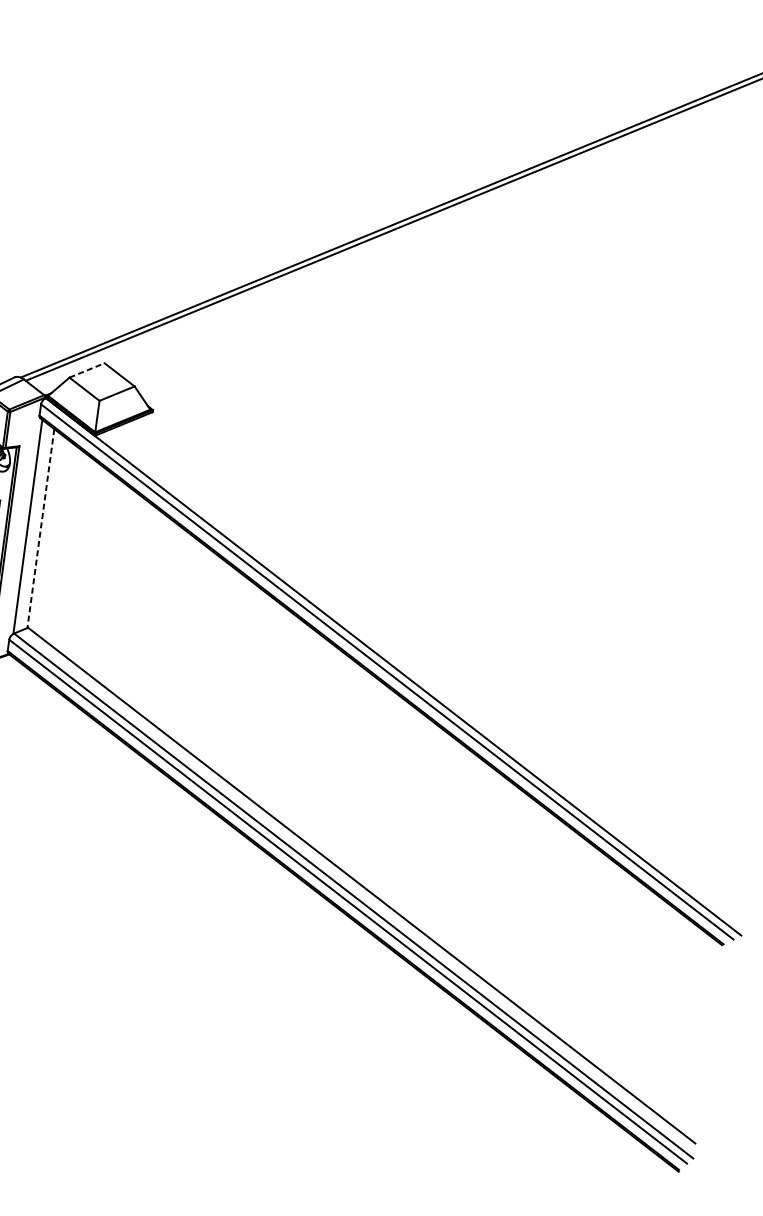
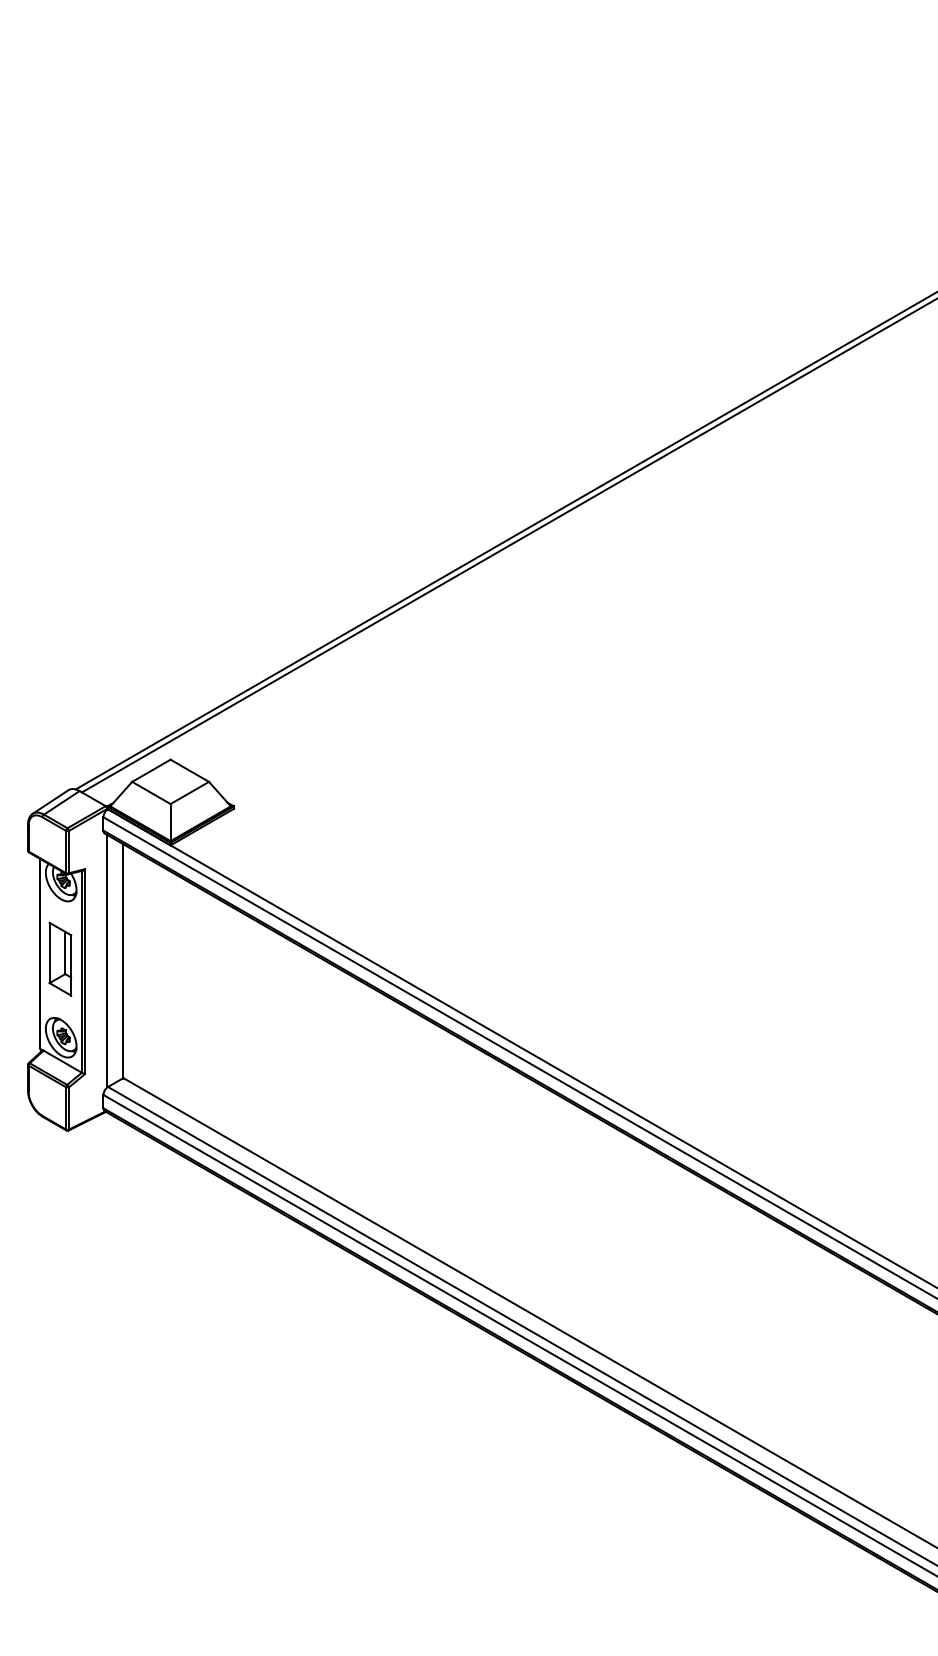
line: (87, 370) -> (151, 770), dashed -> solid
line: (40, 528) -> (122, 961), dashed -> solid

